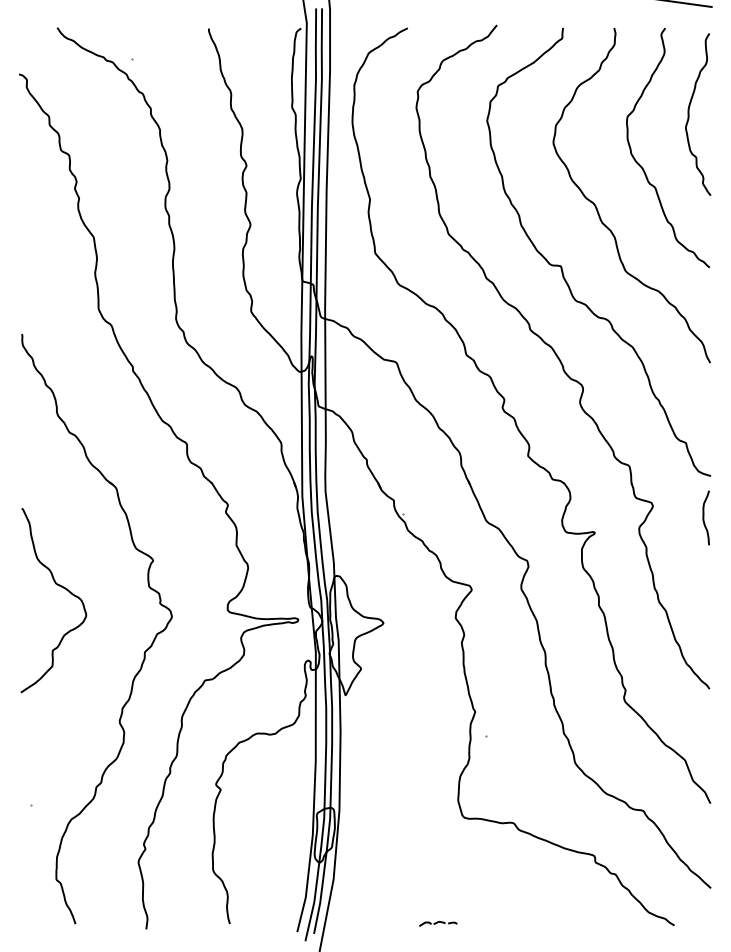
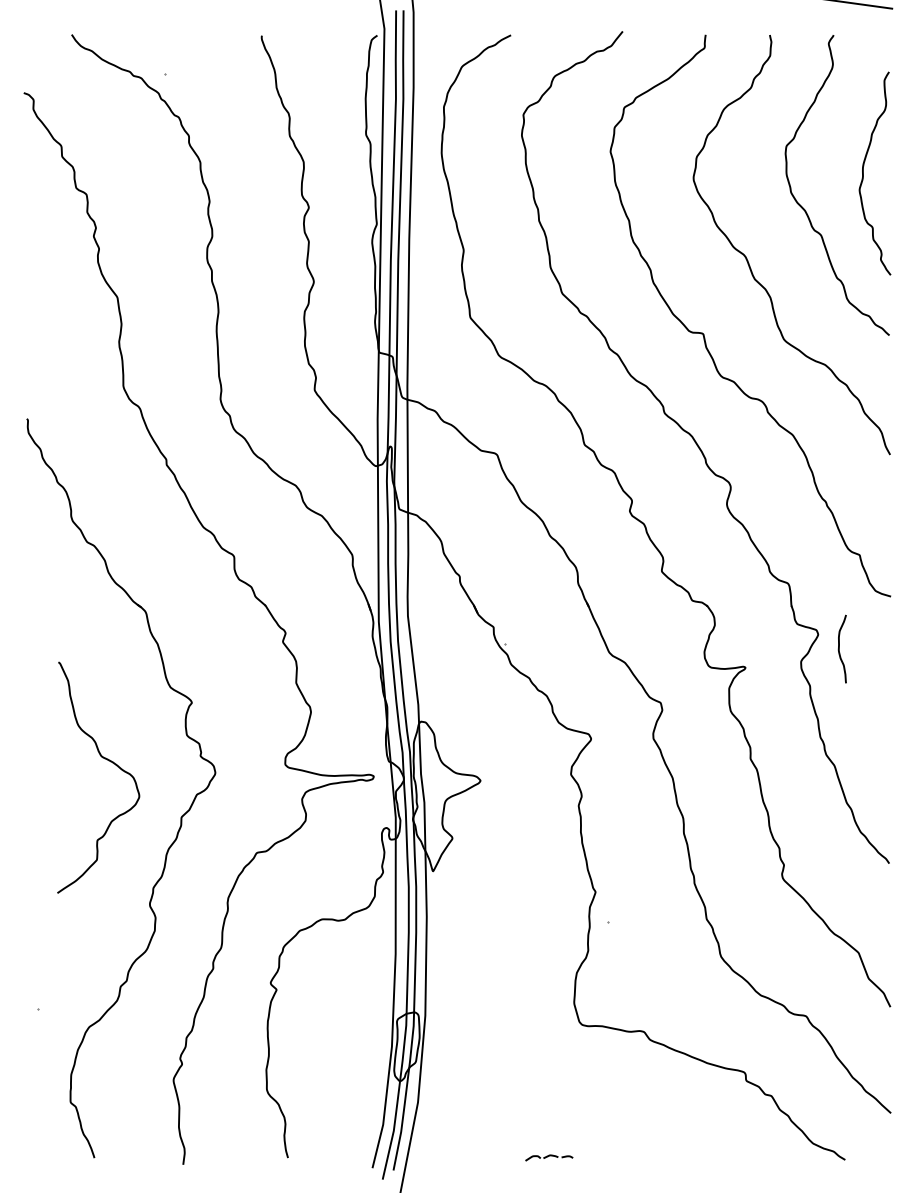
curve: (689, 114) -> (864, 173), moved
curve: (704, 517) -> (840, 648), moved
curve: (59, 586) -> (105, 760), moved

